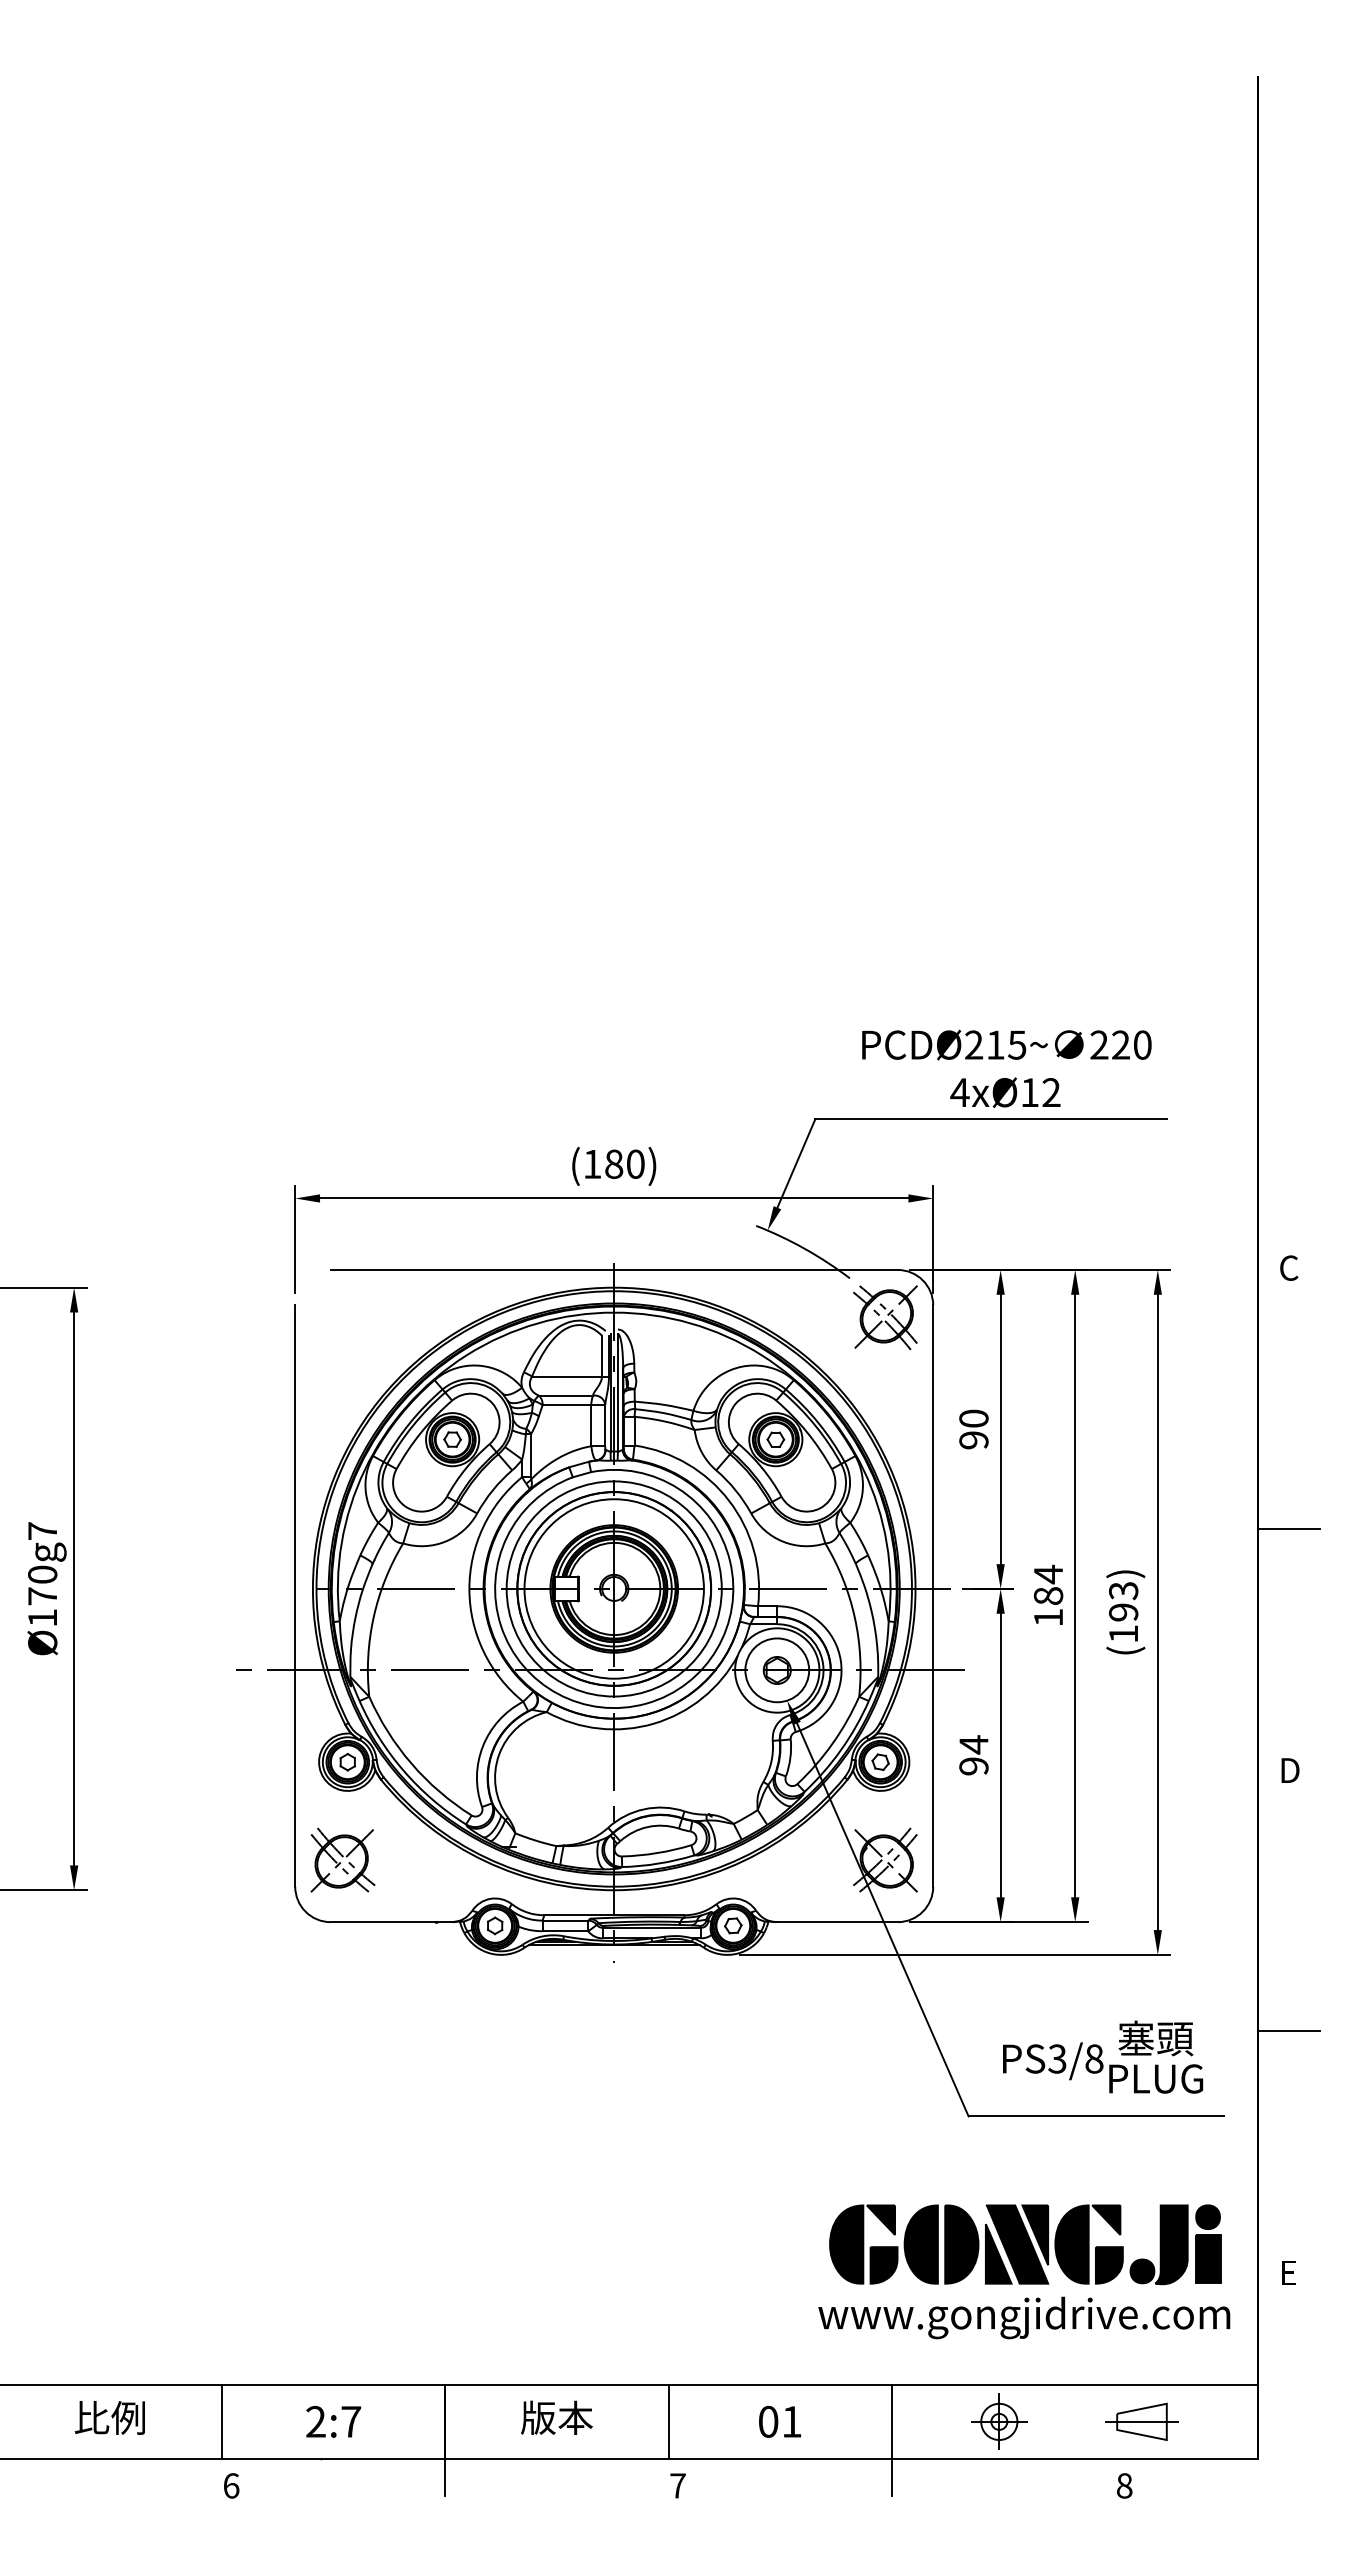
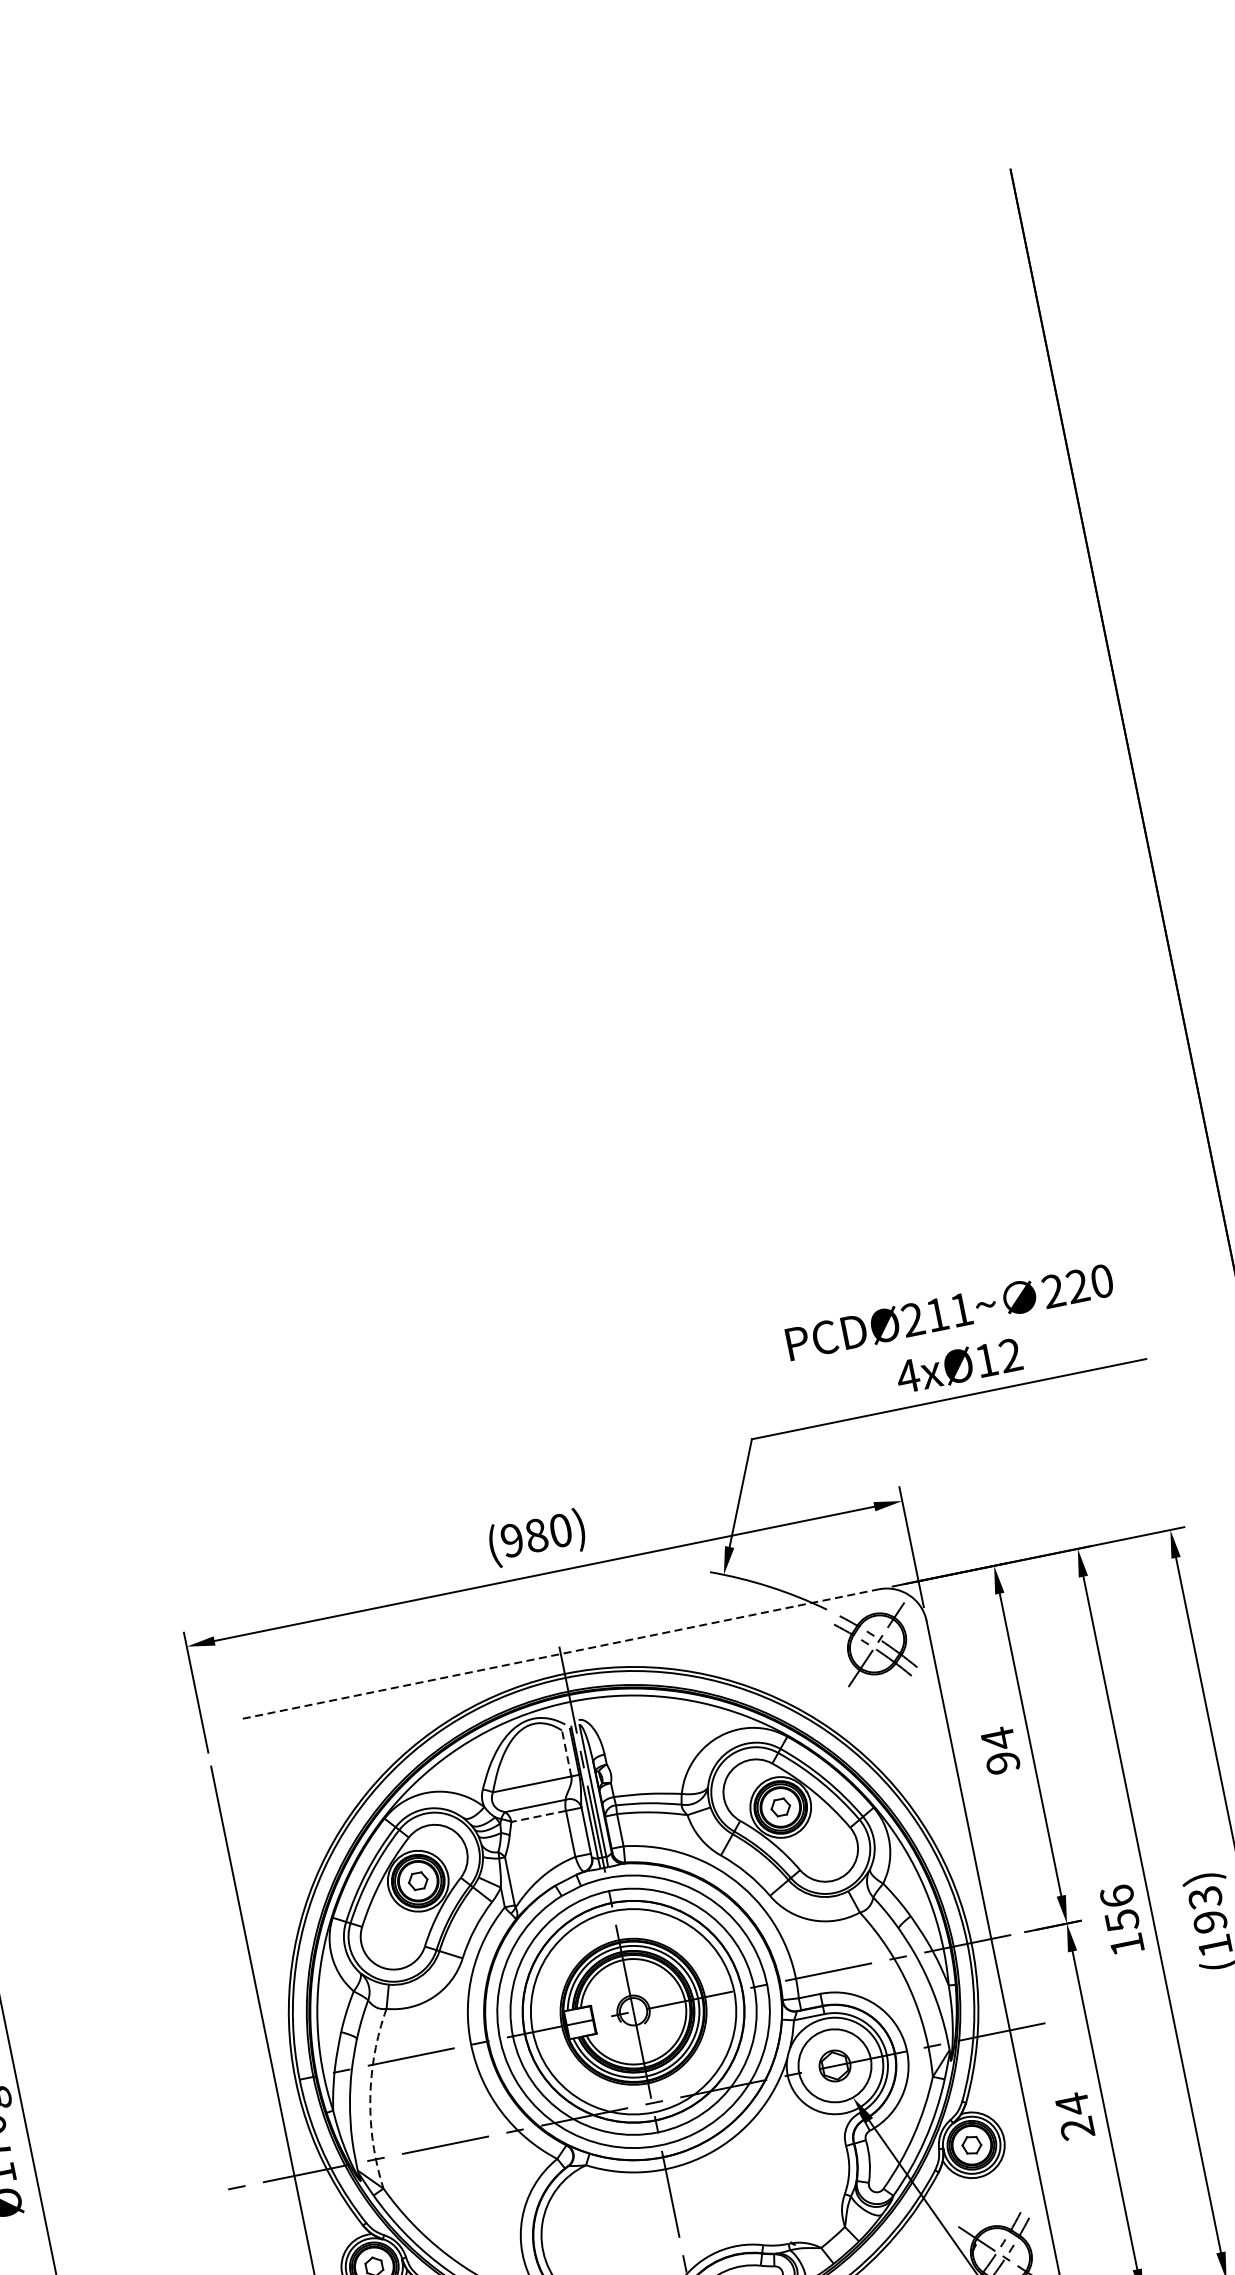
text: (1017, 1044) -> (961, 1309), PCDØ215~ -> PCDØ211~
text: (592, 1163) -> (512, 1539), (180) -> (980)
line: (614, 1269) -> (561, 1653), solid -> dashed
line: (601, 1356) -> (566, 1753), solid -> dashed
line: (566, 1405) -> (538, 1816), solid -> dashed
text: (973, 1418) -> (997, 1738), 90 -> 94
text: (1048, 1584) -> (1119, 1907), 184 -> 156
arc: (373, 1617) -> (370, 2098), solid -> dashed
text: (973, 1766) -> (1076, 2128), 94 -> 24

